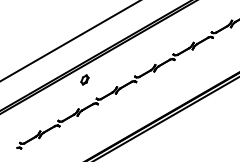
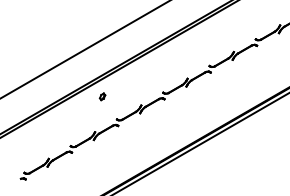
part: (84, 79) -> (102, 96), size x0.6

